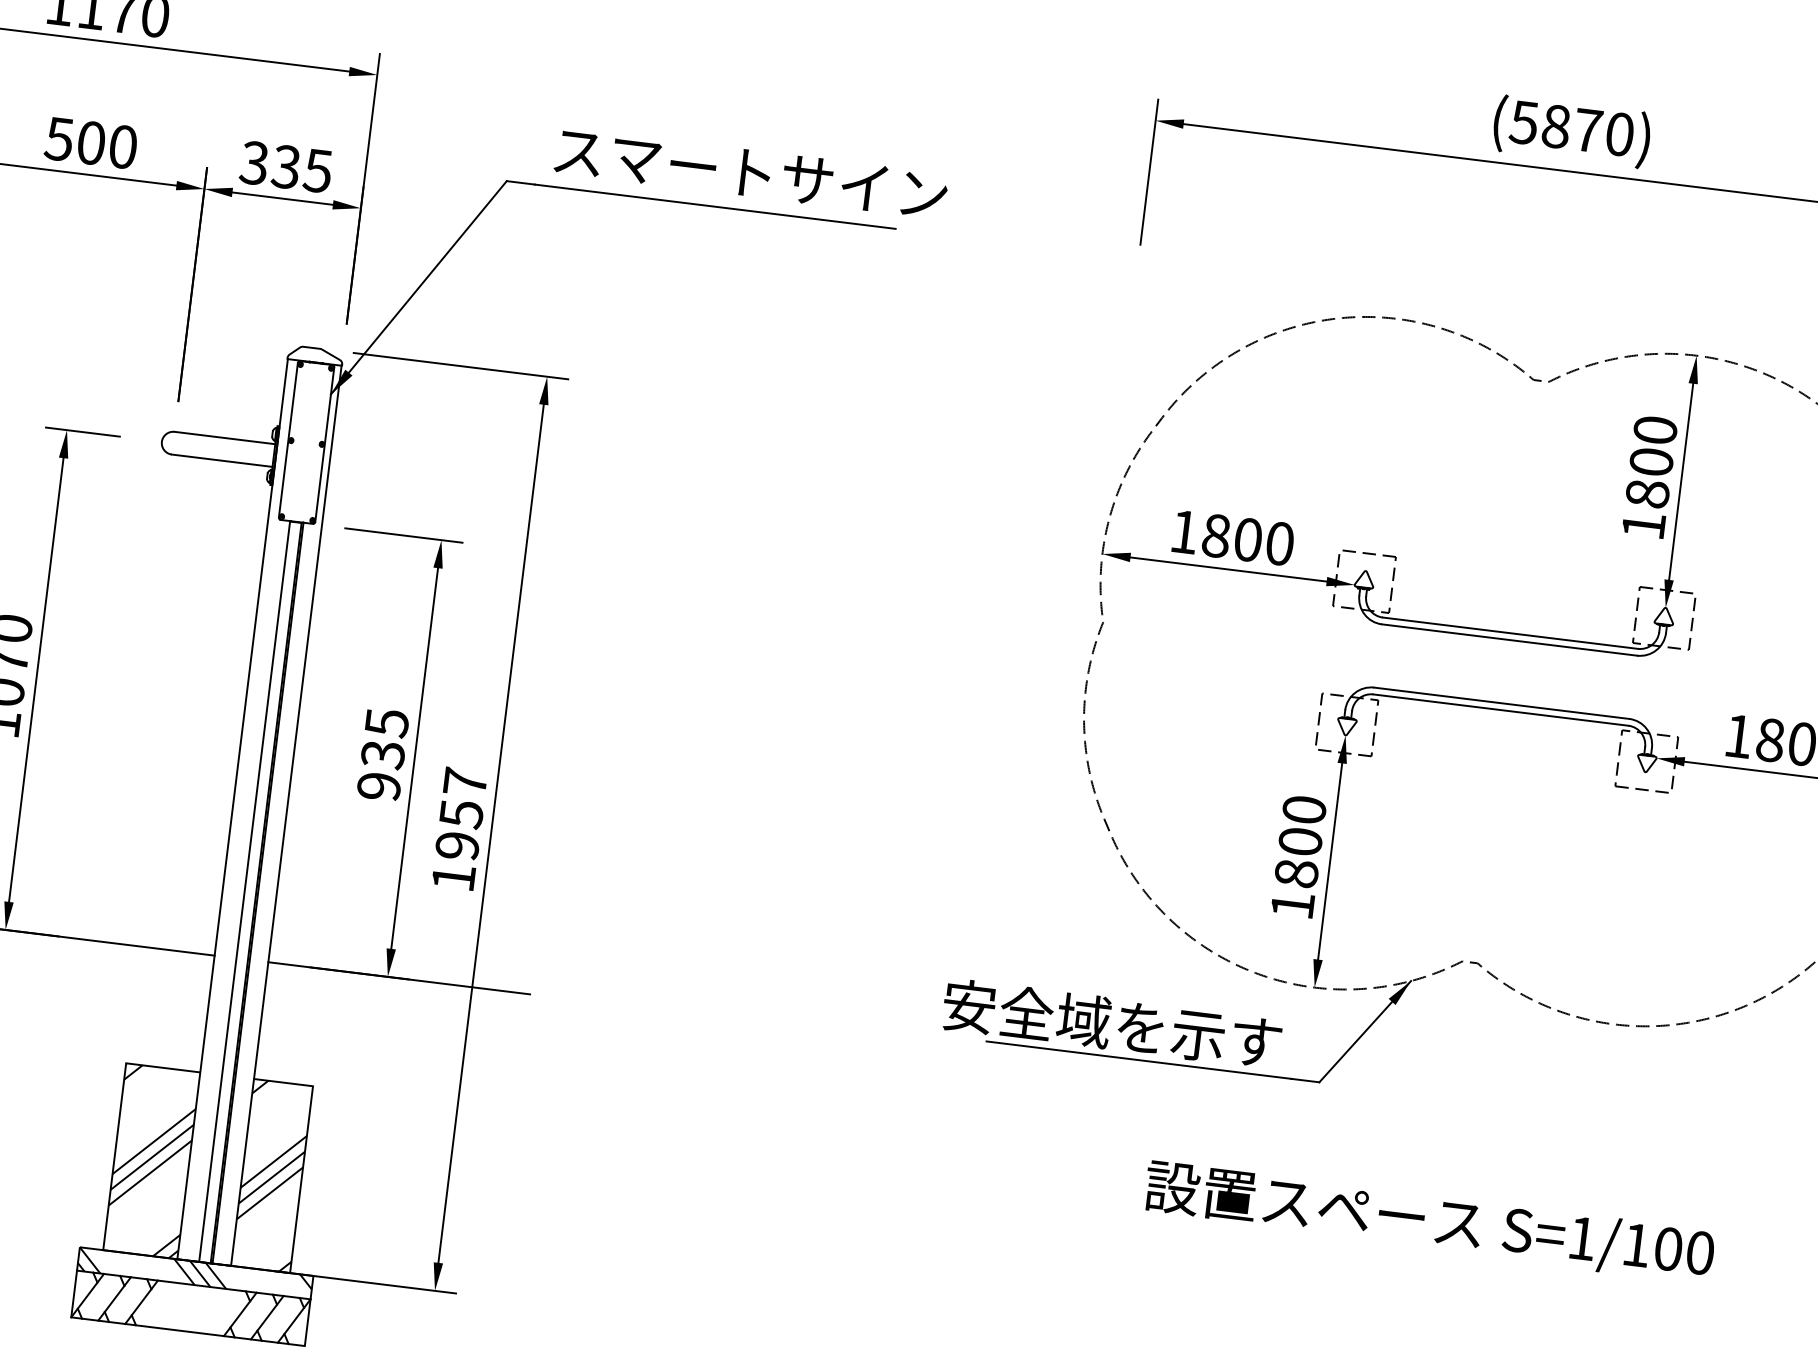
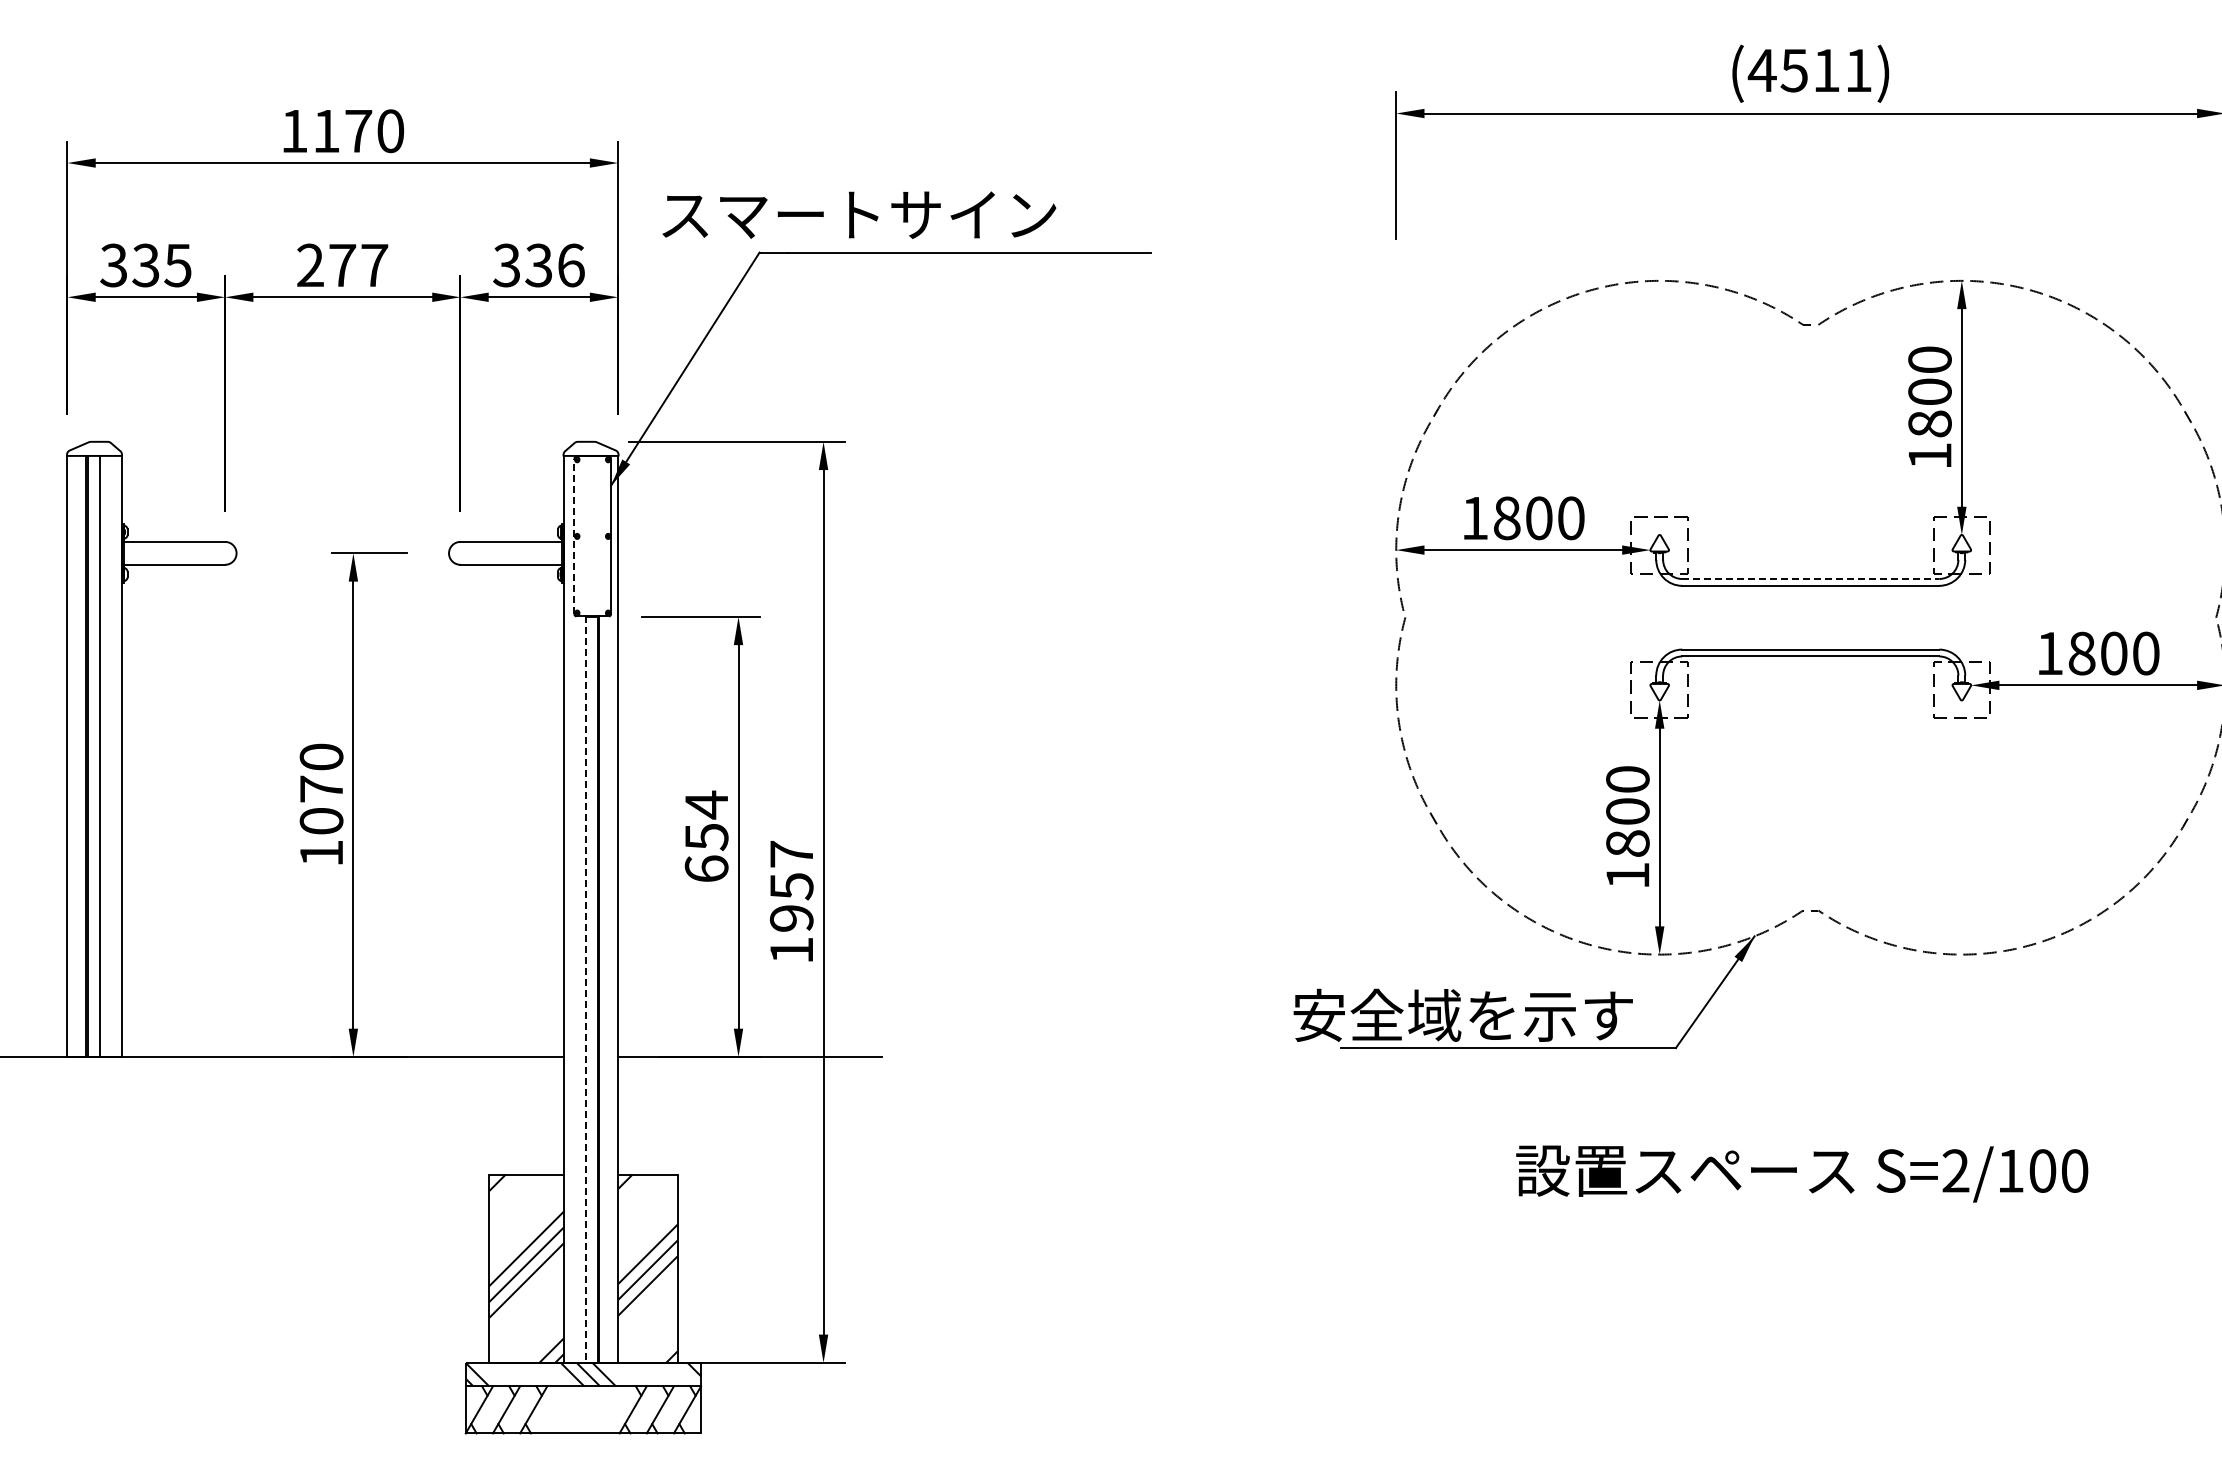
text: (1571, 128) -> (1809, 70), (5870) -> (4511)
text: (91, 143) -> (342, 265), 500 -> 277
text: (317, 170) -> (570, 265), 335 -> 336
text: (751, 172) -> (859, 214), moved
line: (288, 440) -> (574, 536), solid -> dashed
line: (1511, 633) -> (1811, 579), solid -> dashed
text: (382, 754) -> (706, 836), 935 -> 654
line: (244, 892) -> (585, 990), solid -> dashed
text: (1581, 1237) -> (1955, 1170), S=1/100 -> S=2/100

